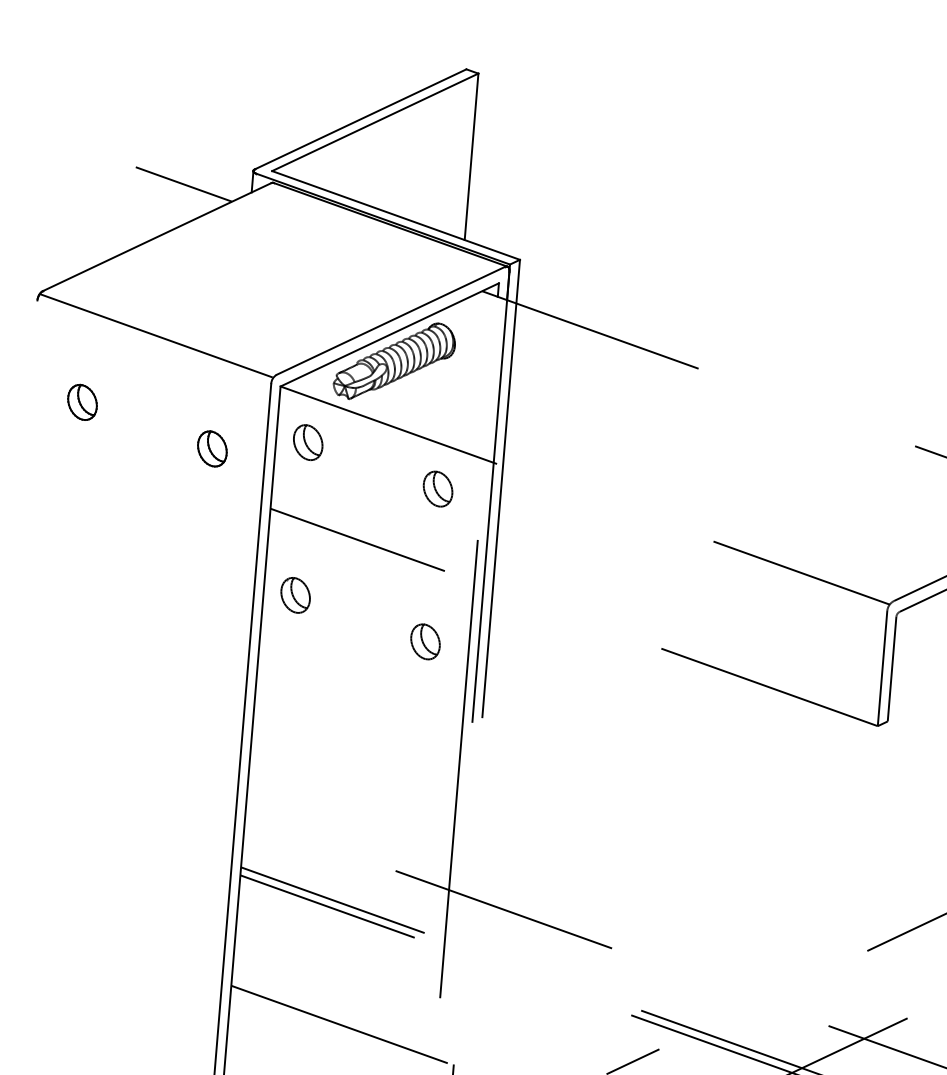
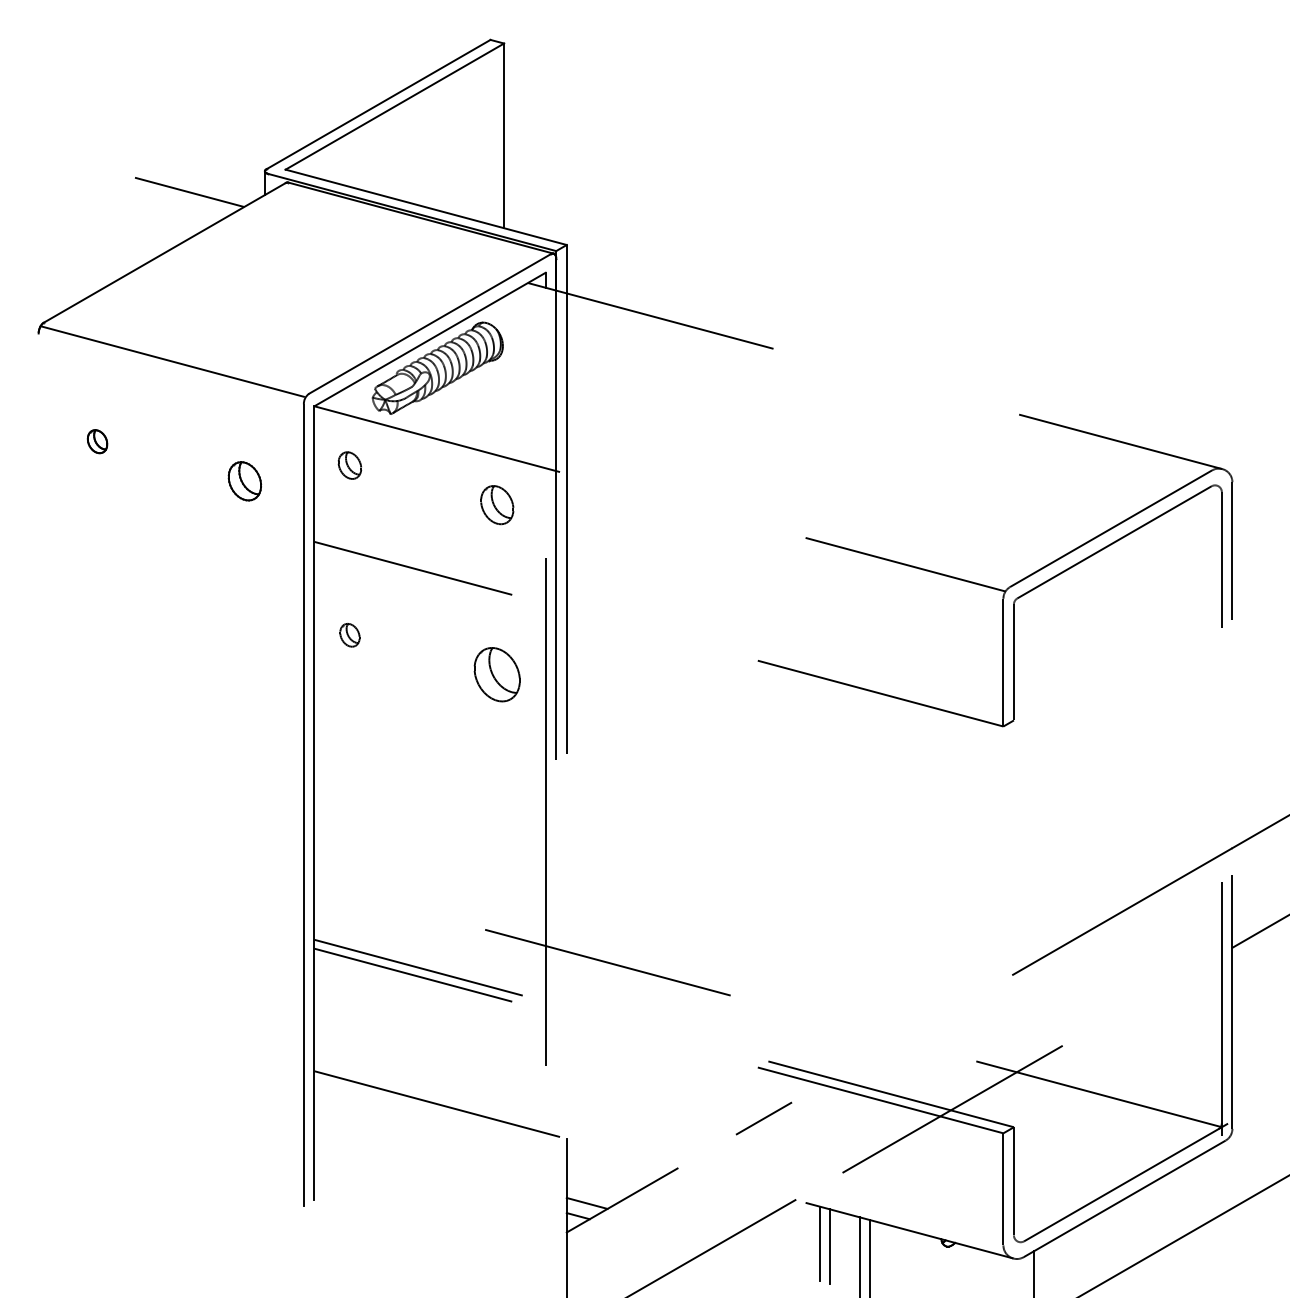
part: (82, 402) -> (97, 441), size x0.6
part: (307, 442) -> (349, 465), size x0.7
part: (295, 595) -> (349, 635), size x0.6
part: (425, 641) -> (497, 674), size x1.4

